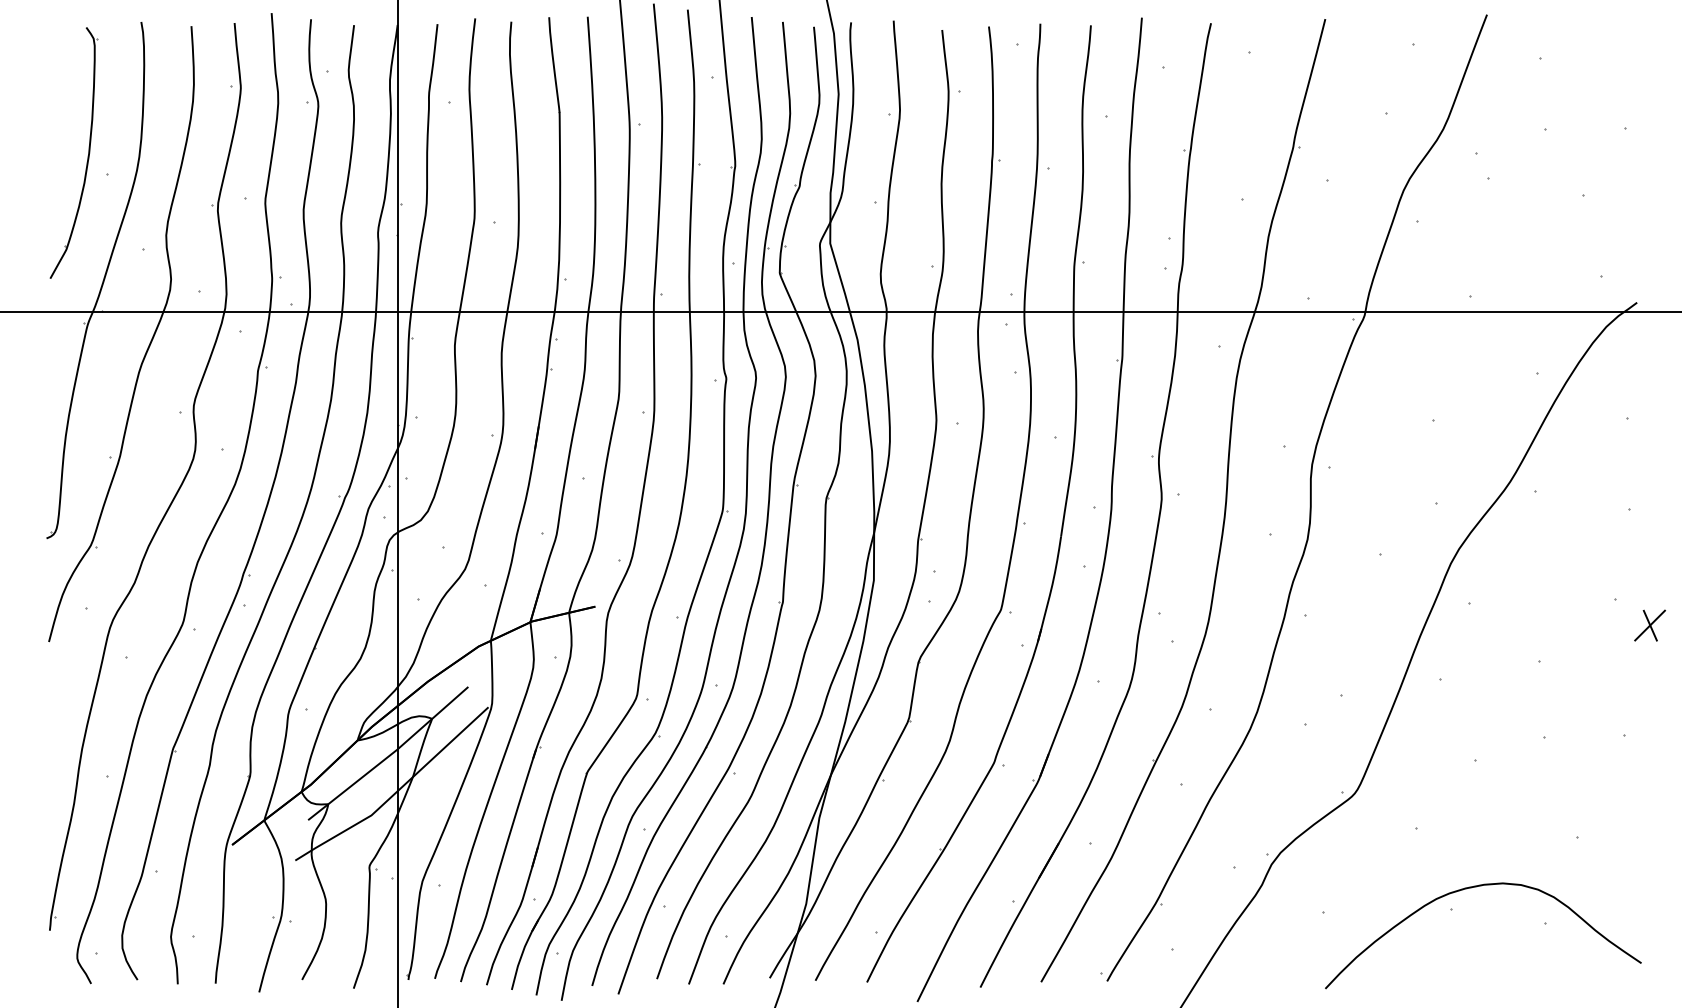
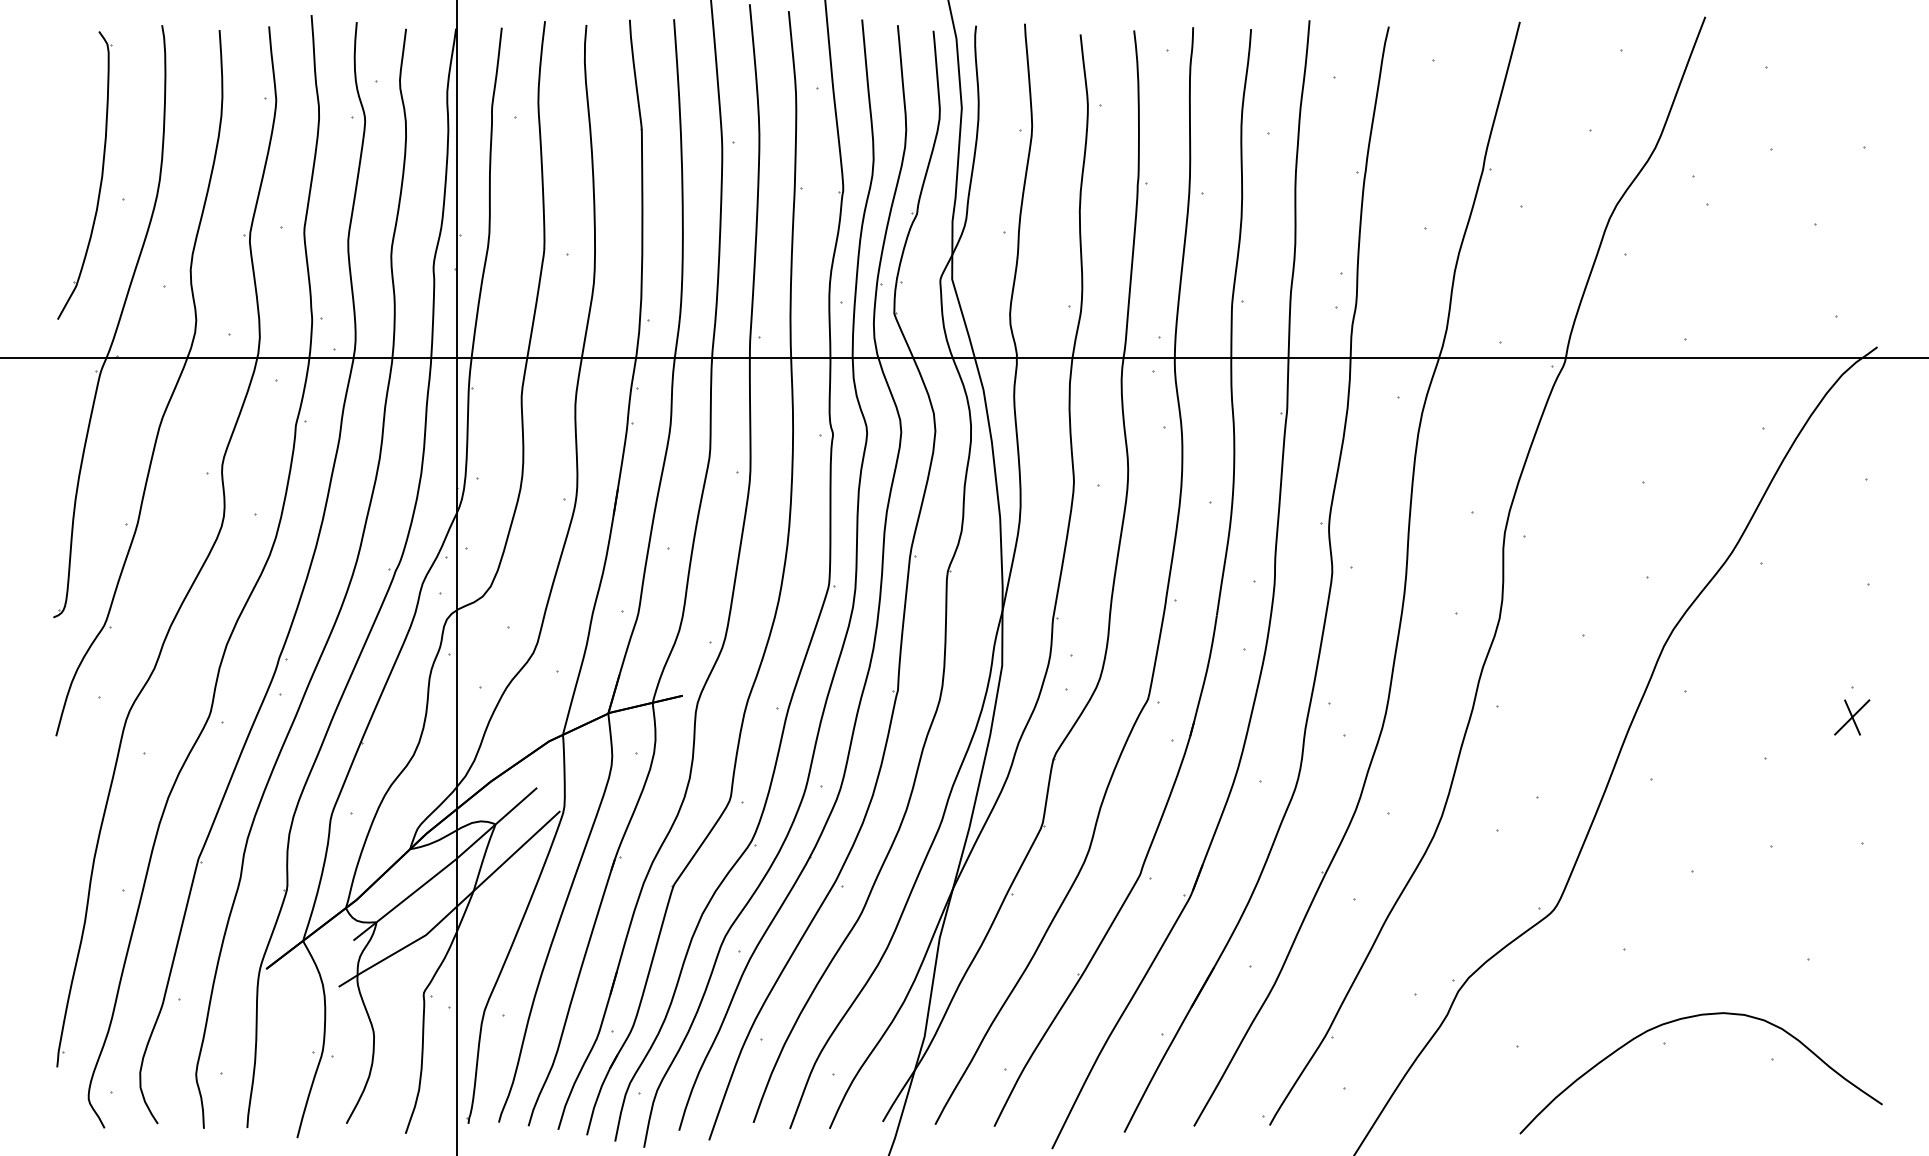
part: (1649, 625) -> (1851, 717), moved

